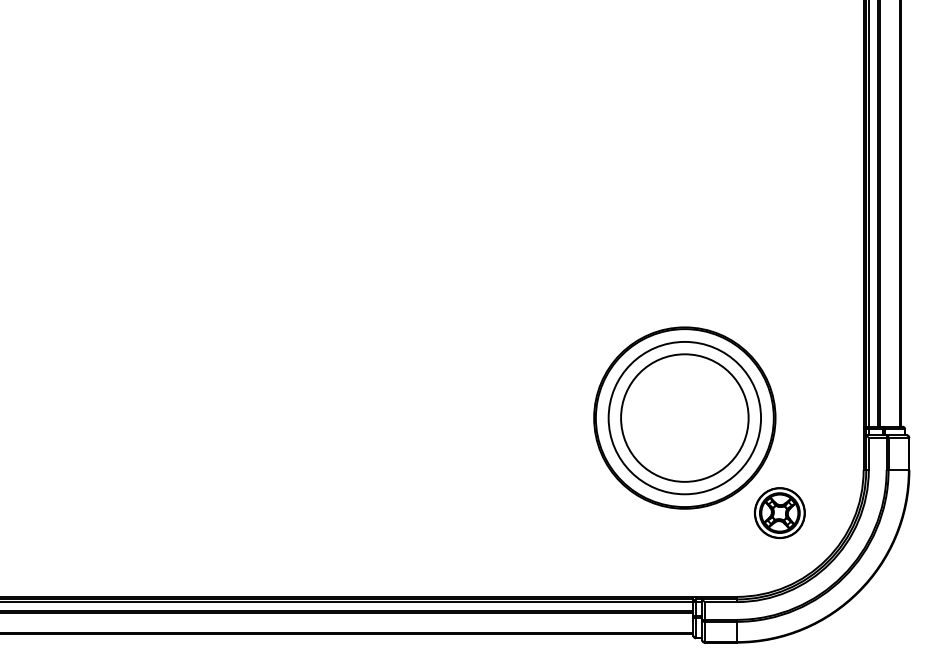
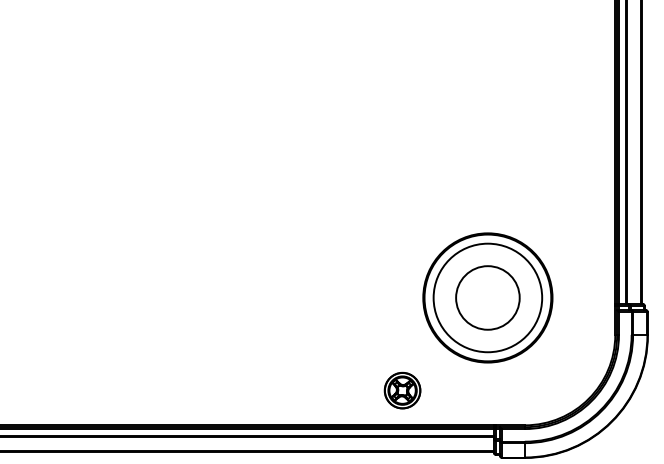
circle: (684, 417) -> (487, 297), size x0.7
part: (779, 512) -> (402, 390), moved

